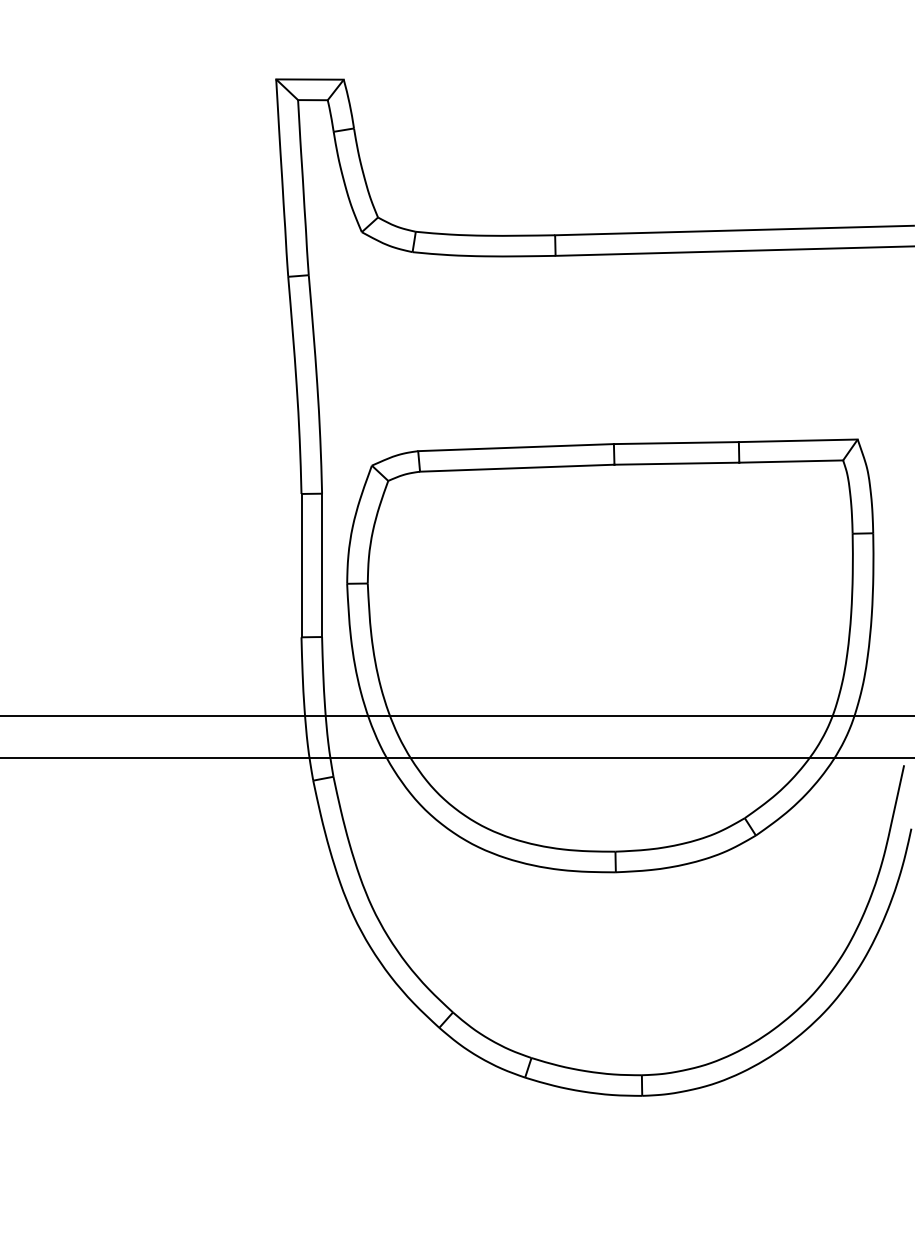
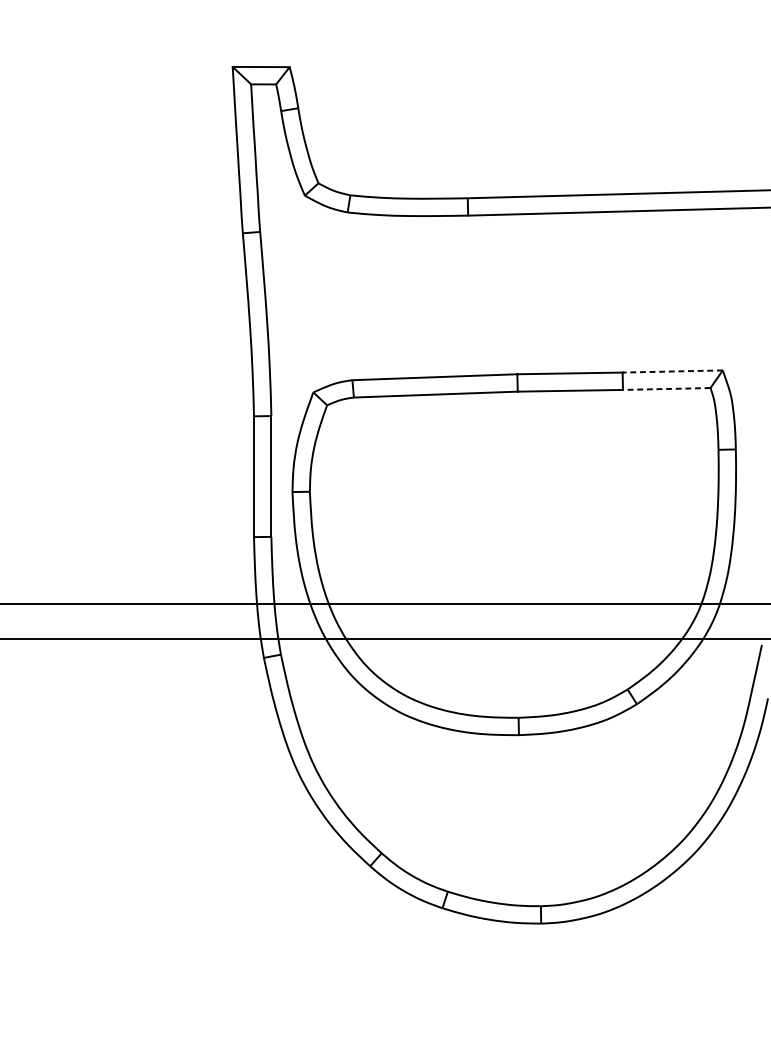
line: (797, 440) -> (672, 371), solid -> dashed
line: (791, 461) -> (666, 388), solid -> dashed

